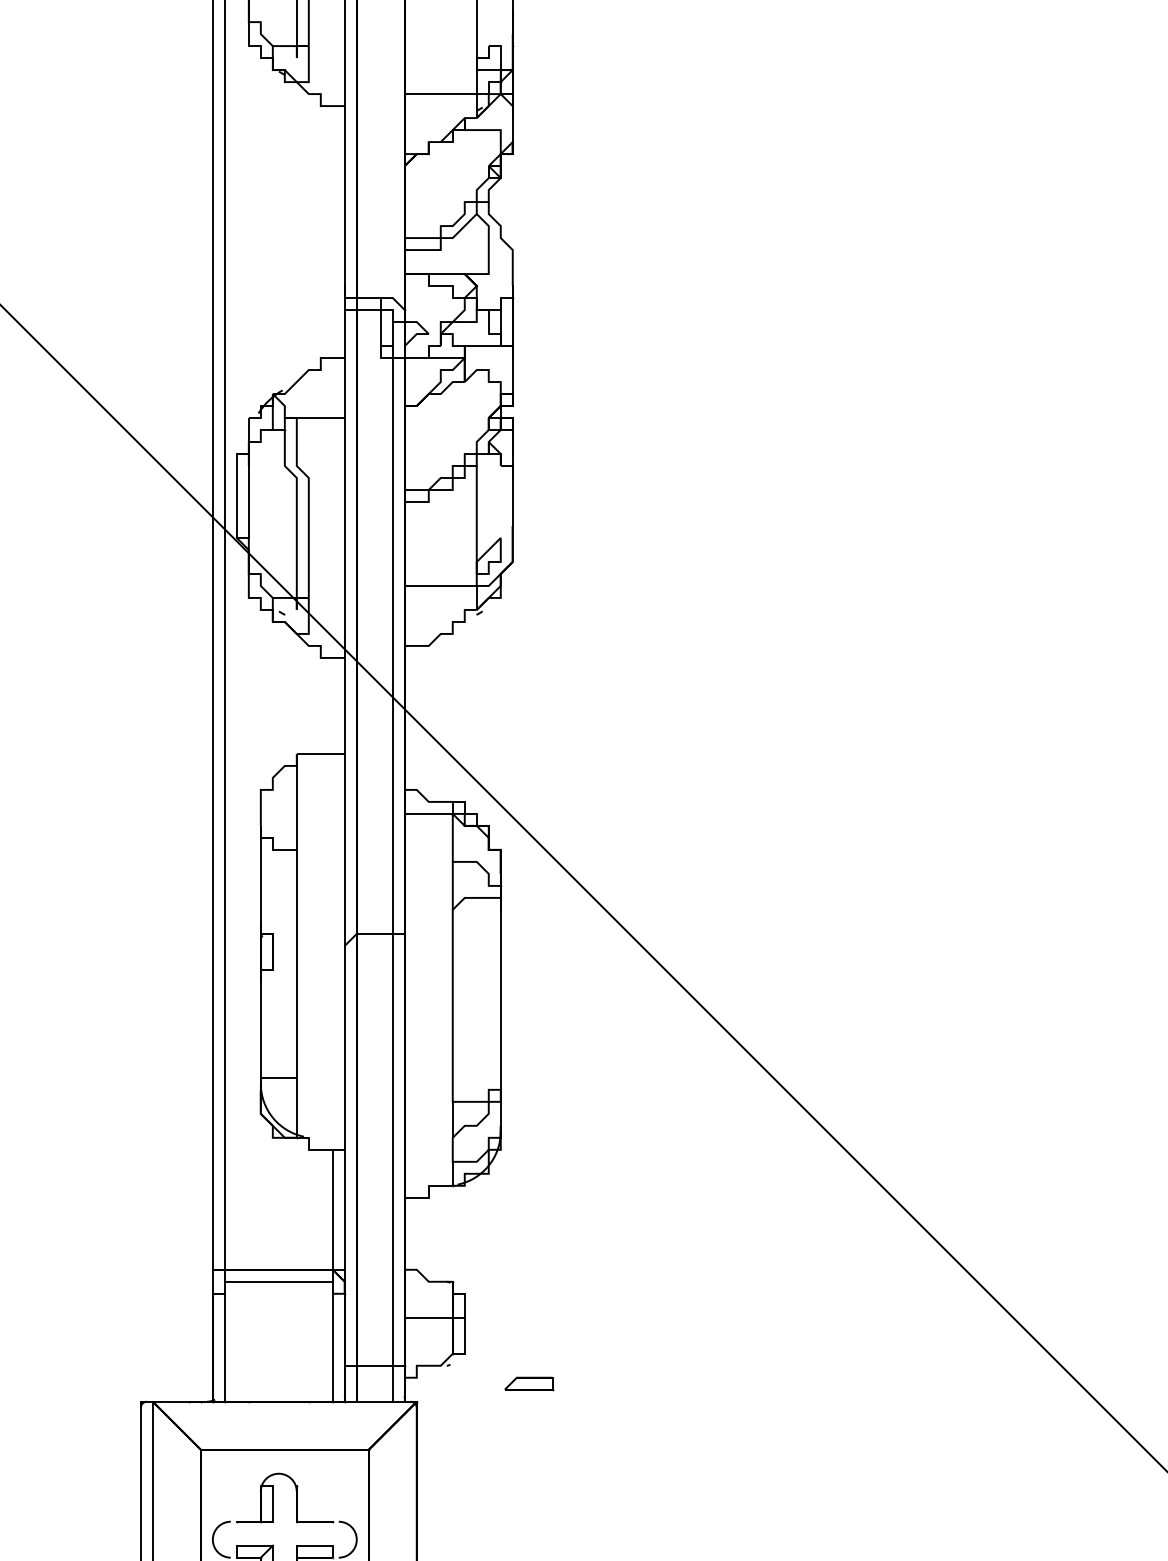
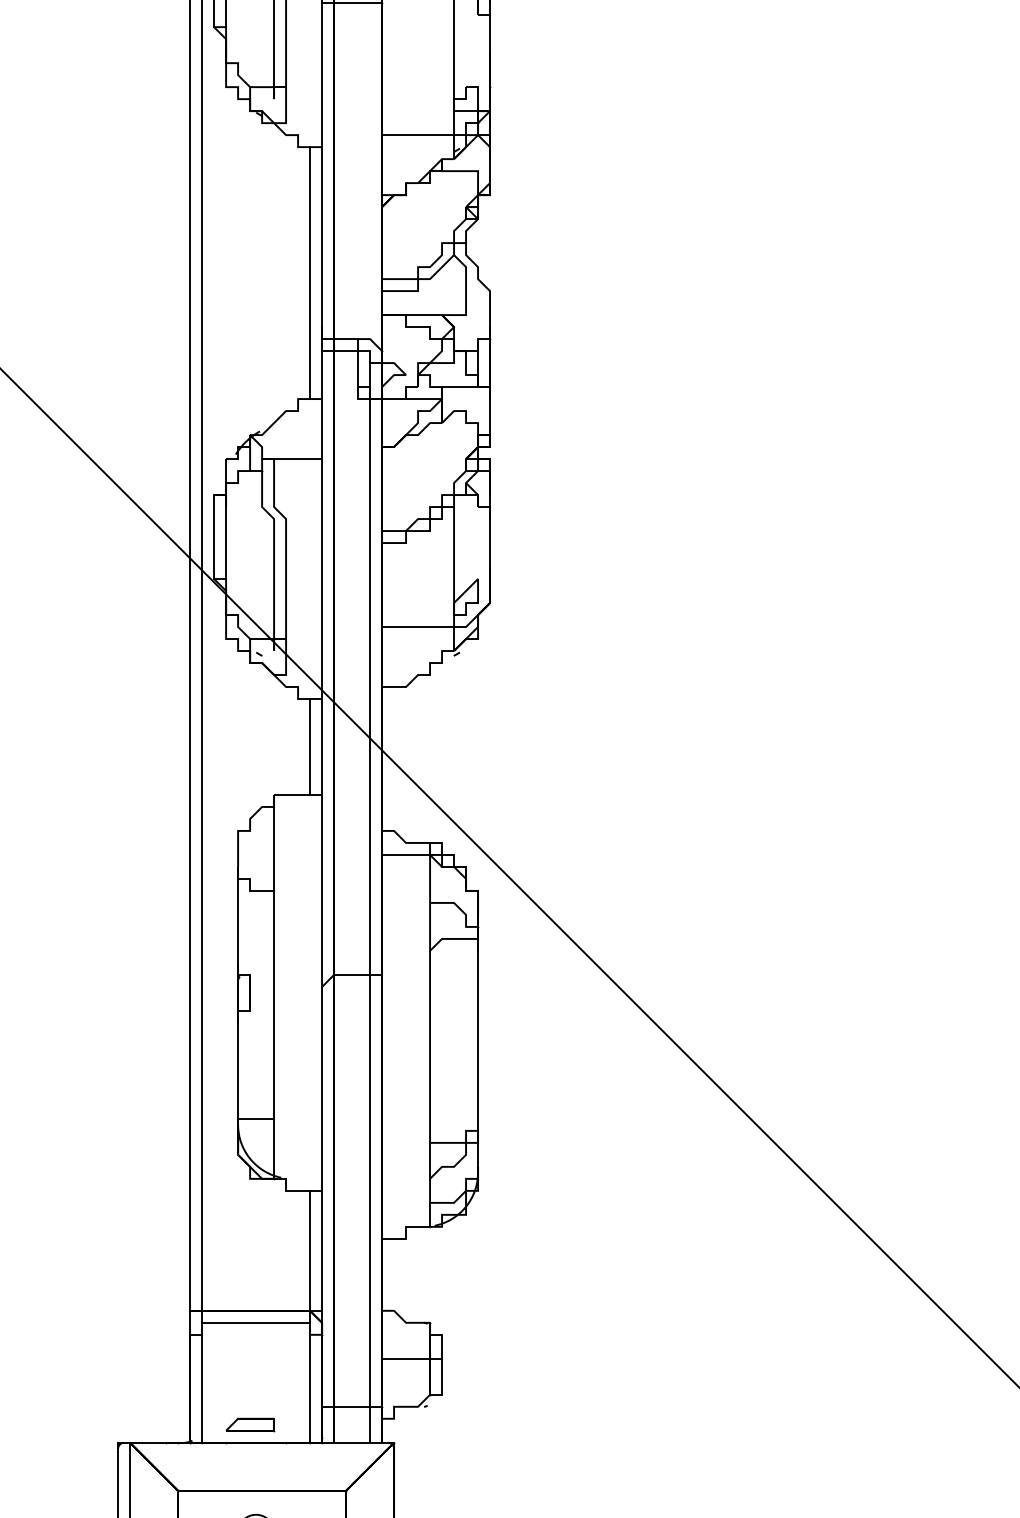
line: (332, 232) -> (309, 273), added
line: (332, 705) -> (309, 746), added
part: (529, 1383) -> (250, 1424), moved

